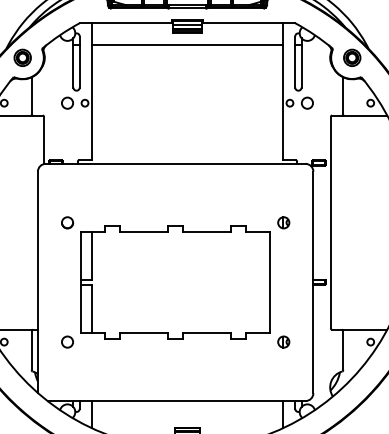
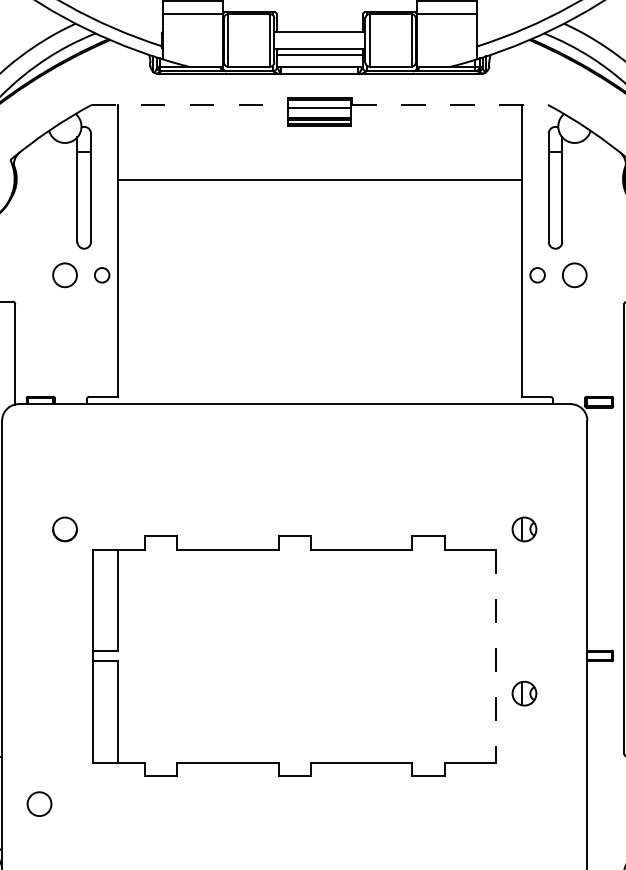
line: (126, 22) -> (190, 103), solid -> dashed
line: (249, 22) -> (451, 103), solid -> dashed
line: (187, 45) -> (319, 180), moved
line: (270, 282) -> (496, 656), solid -> dashed
circle: (67, 341) -> (39, 802), moved
part: (283, 341) -> (523, 692), moved

